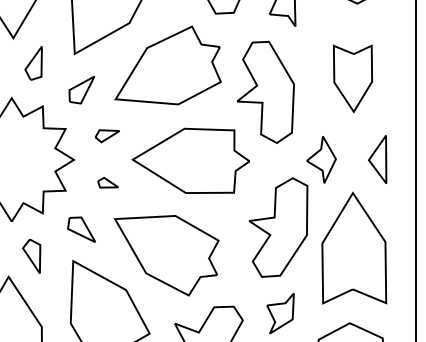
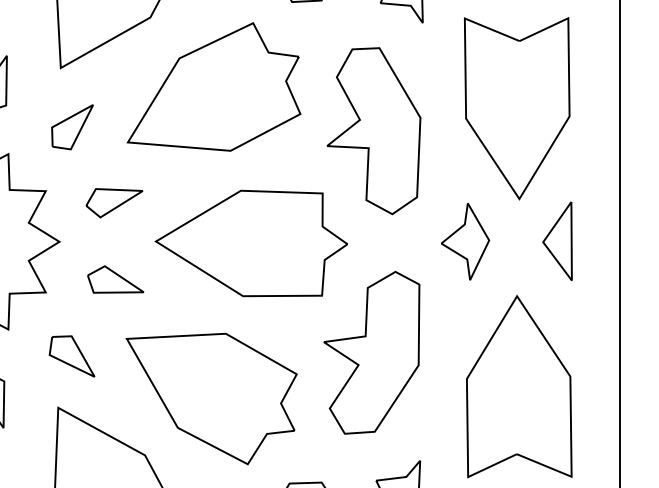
part: (352, 78) -> (516, 108), size x1.67
part: (107, 135) -> (114, 201), size x1.43
part: (107, 182) -> (114, 278), size x1.67
part: (278, 227) -> (371, 352), moved

